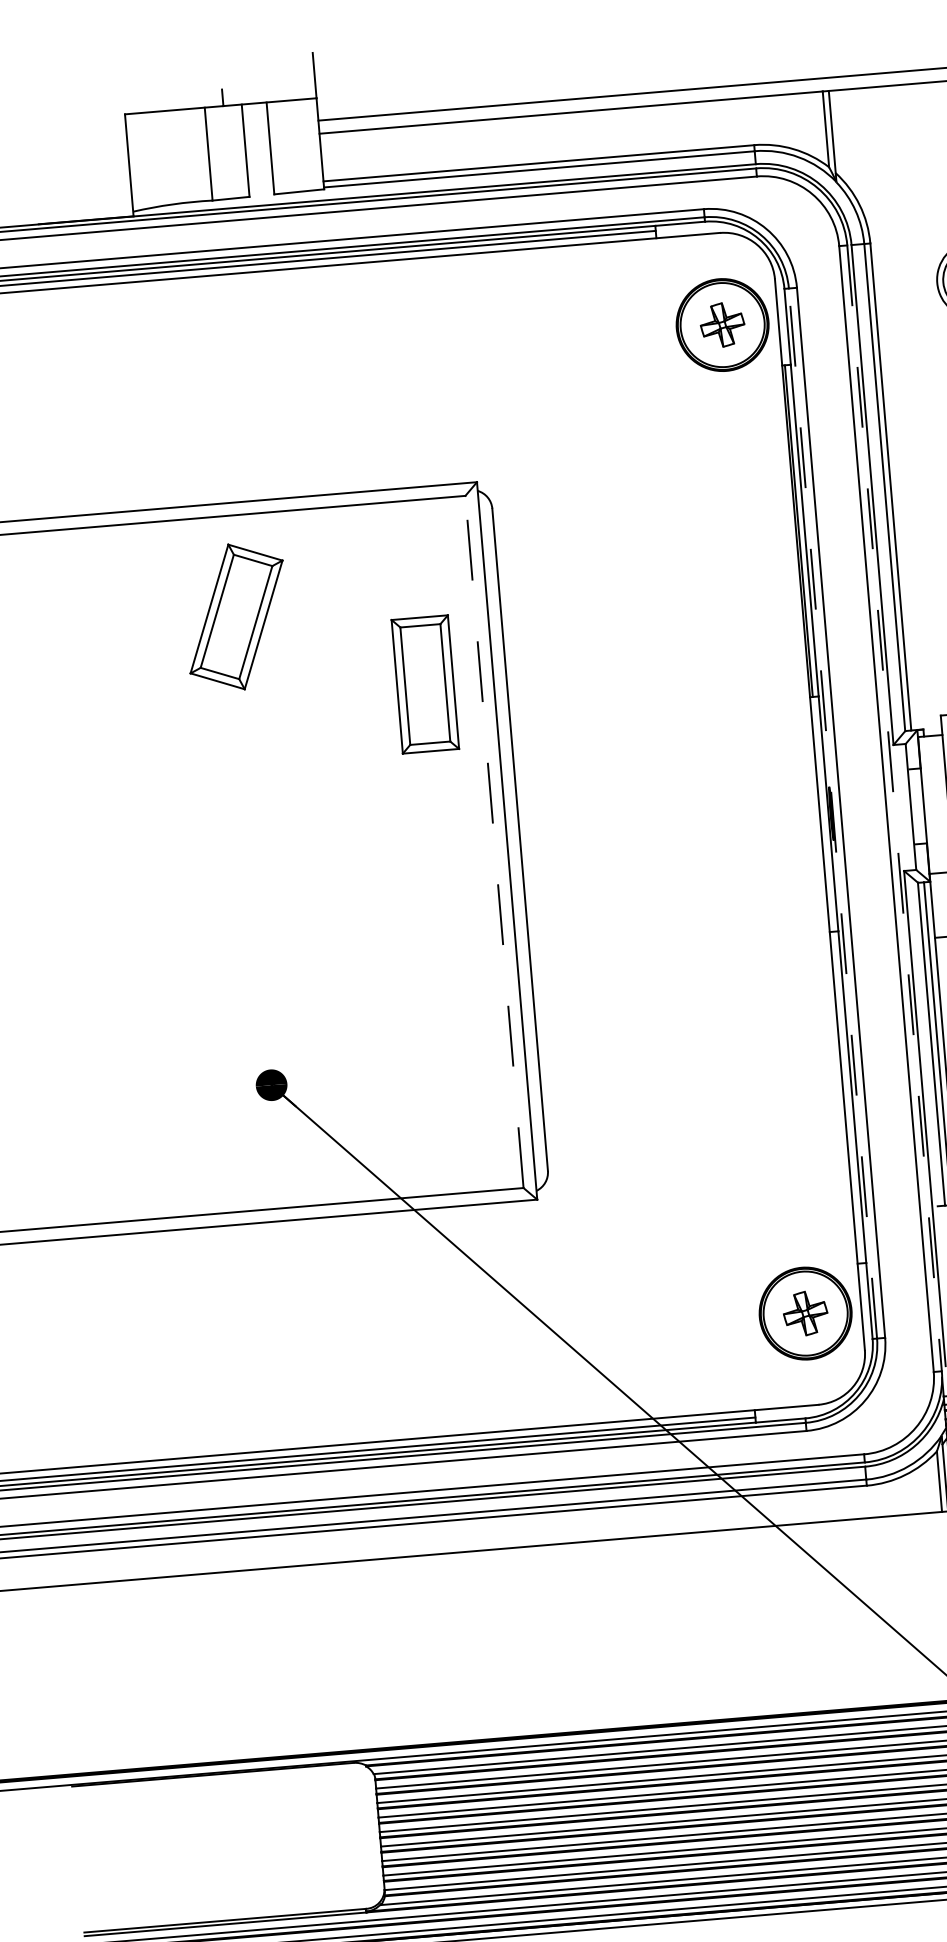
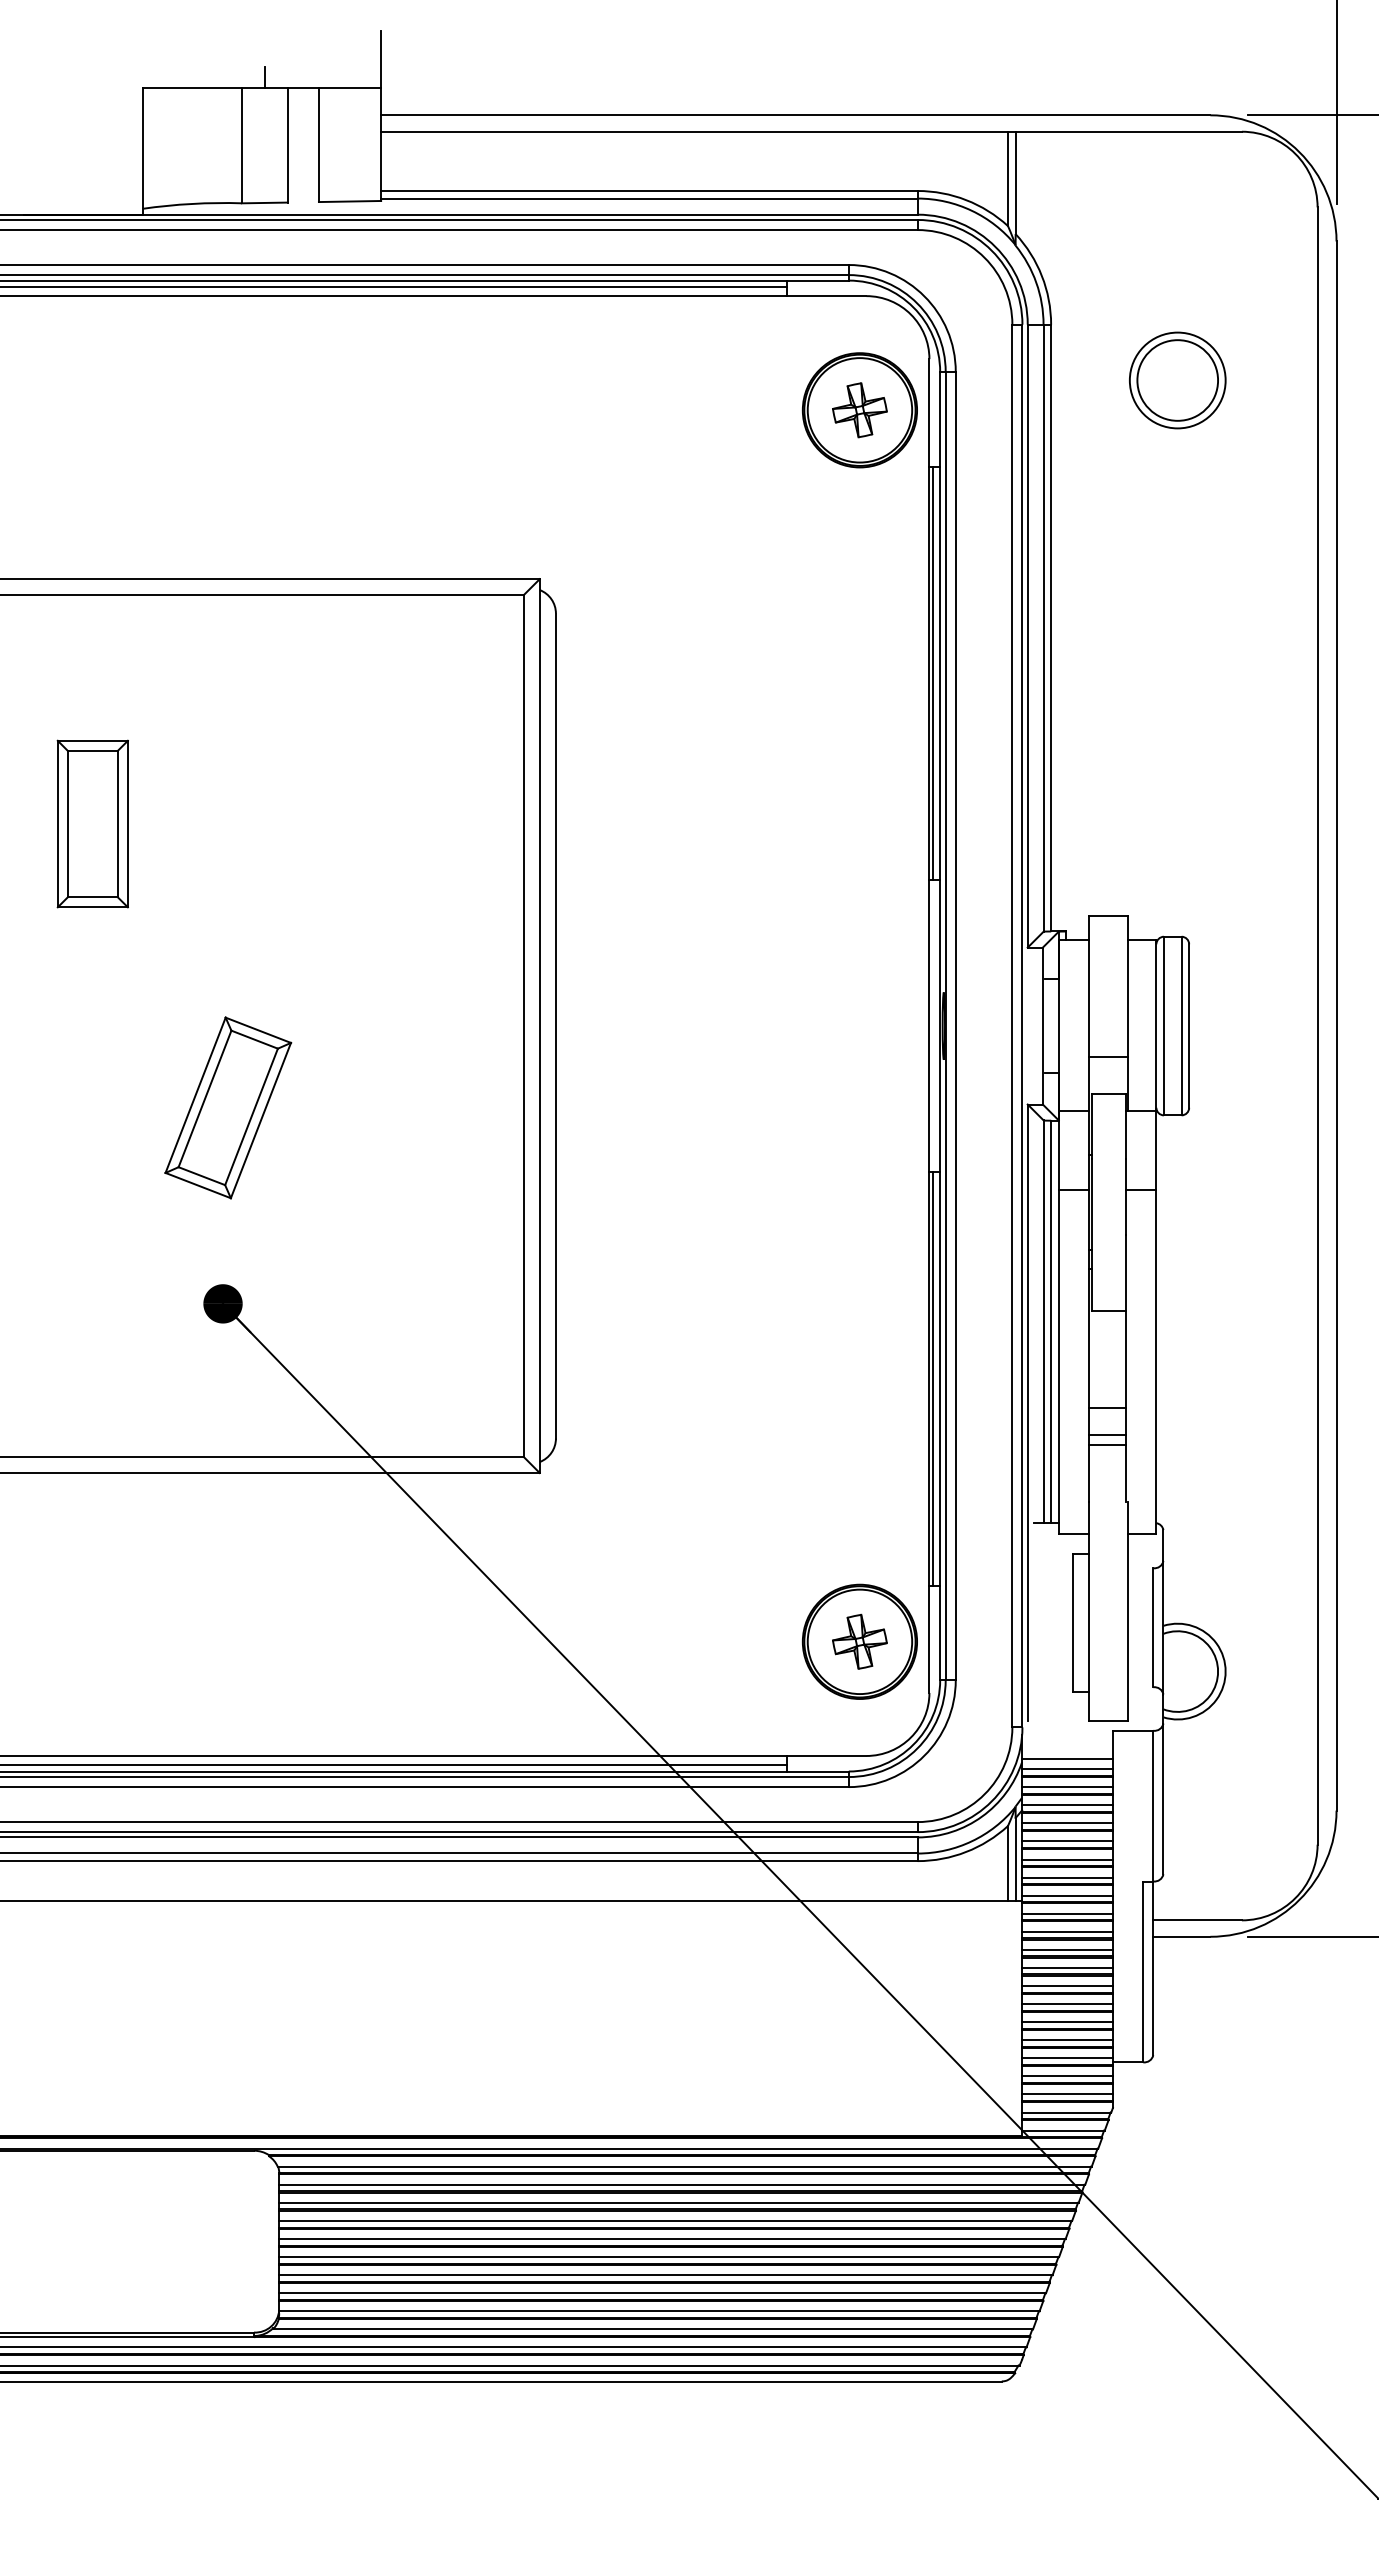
part: (236, 616) -> (228, 1107), moved
part: (425, 684) -> (92, 823), moved
line: (894, 808) -> (1022, 1026), dashed -> solid
line: (832, 813) -> (945, 1025), dashed -> solid
line: (494, 841) -> (524, 1025), dashed -> solid
line: (846, 1097) -> (932, 1378), added

